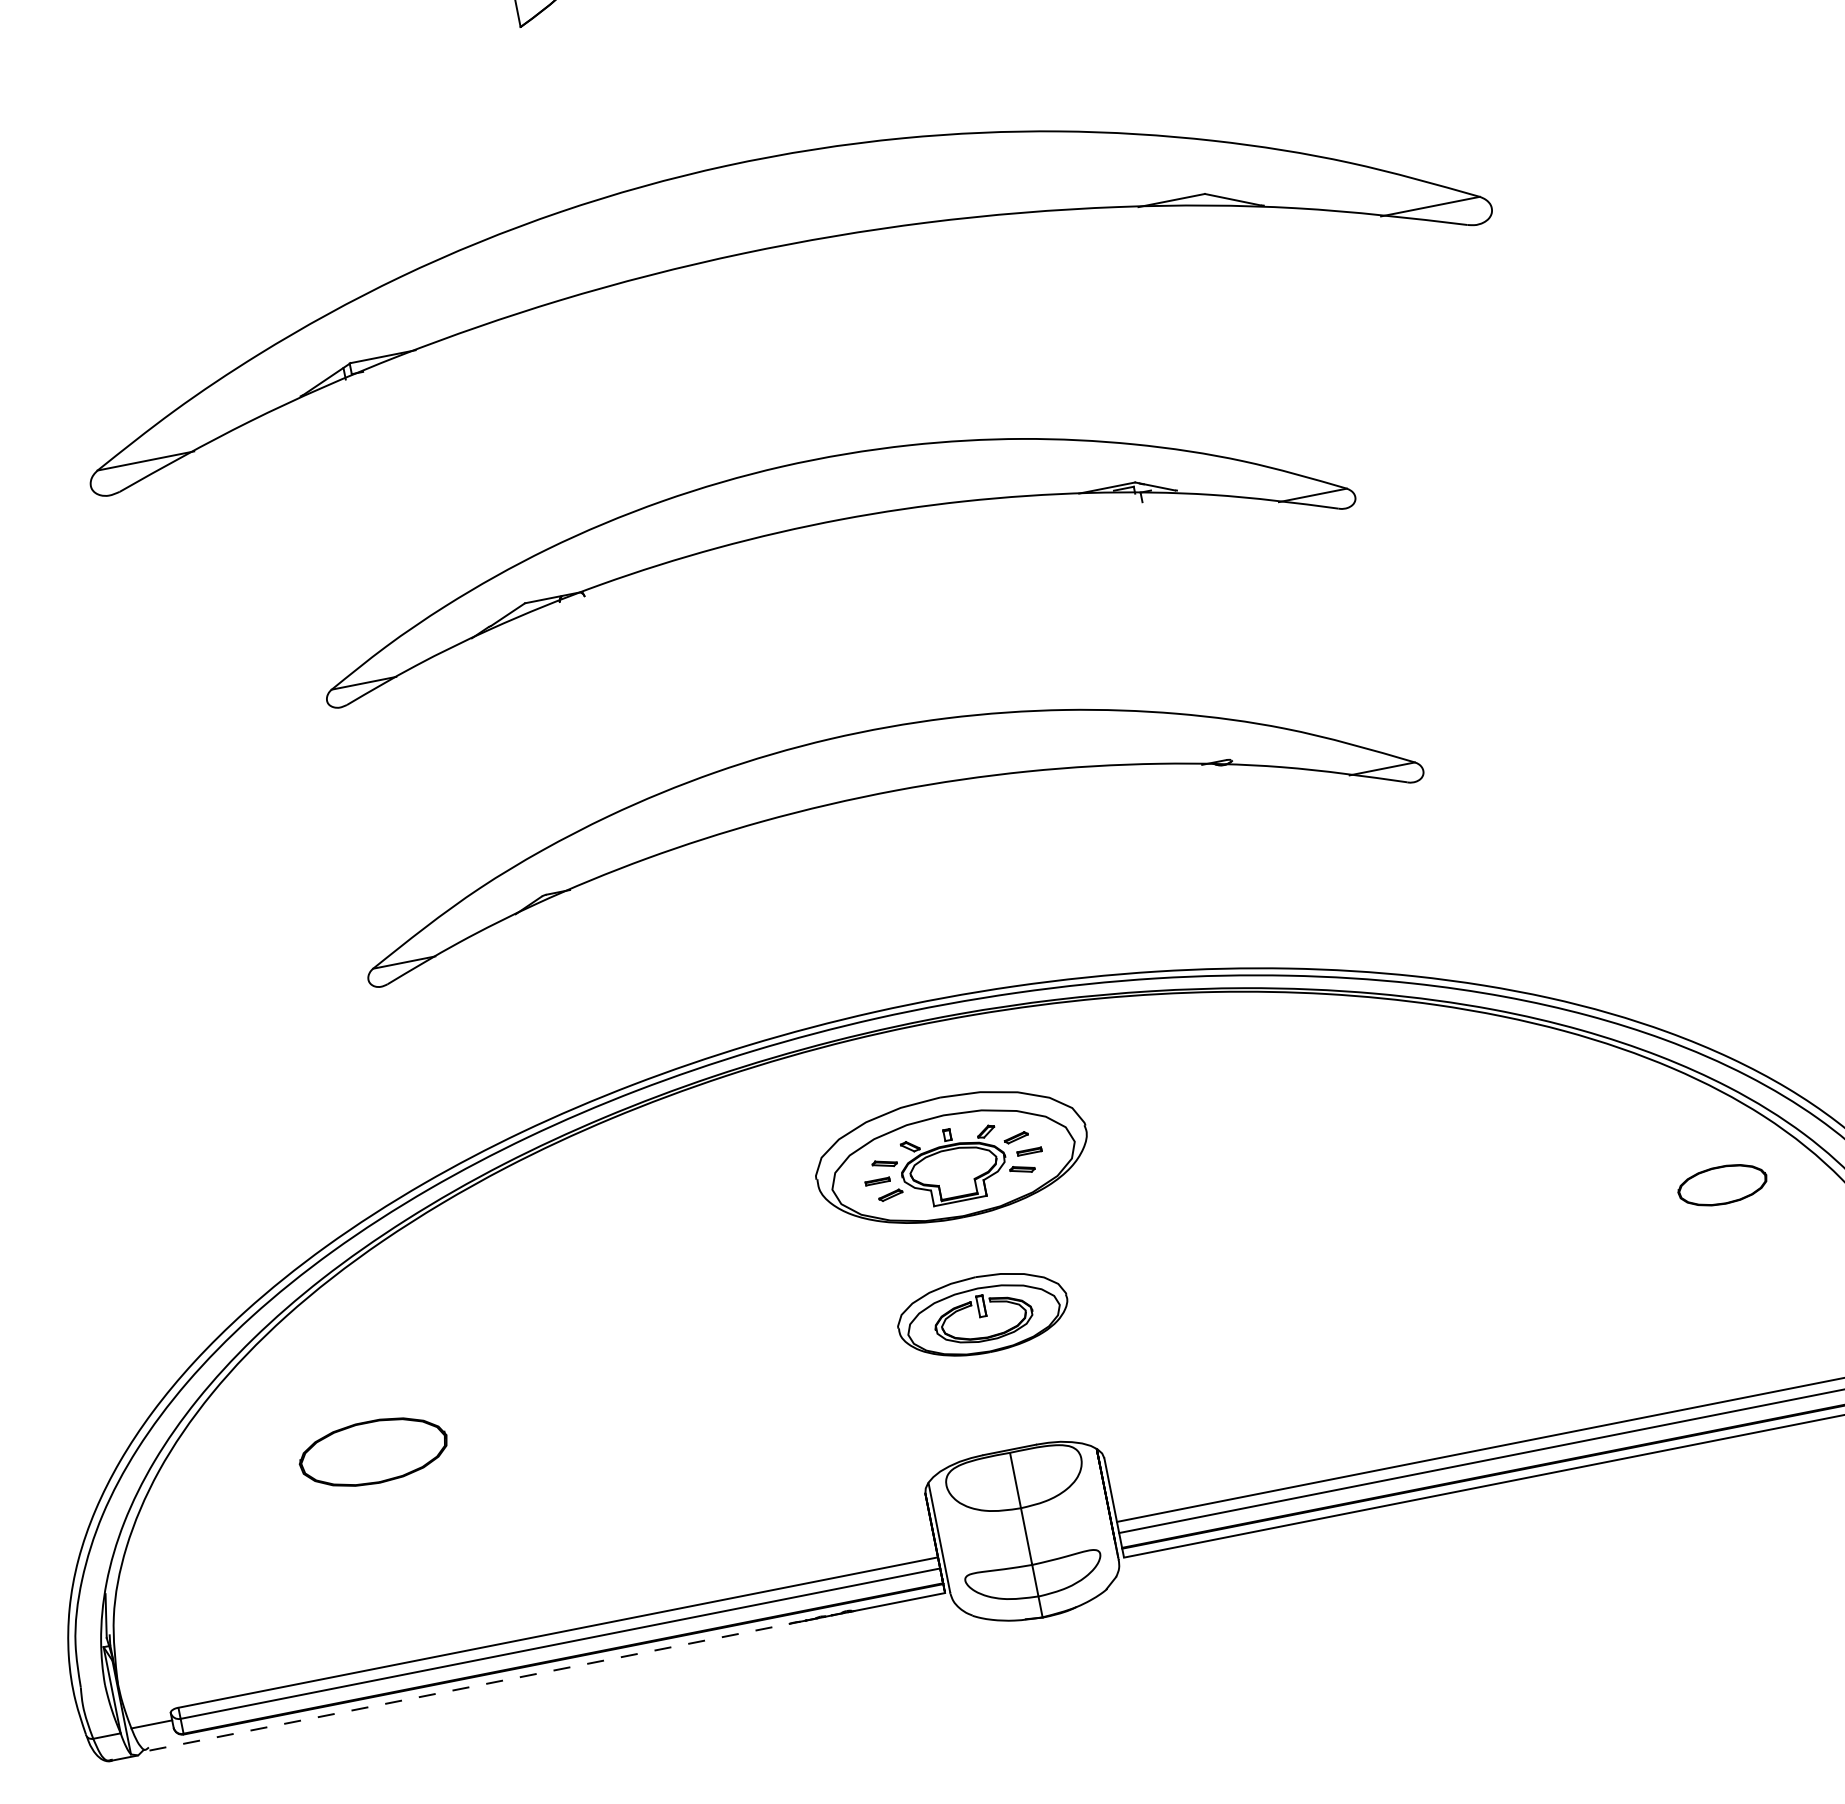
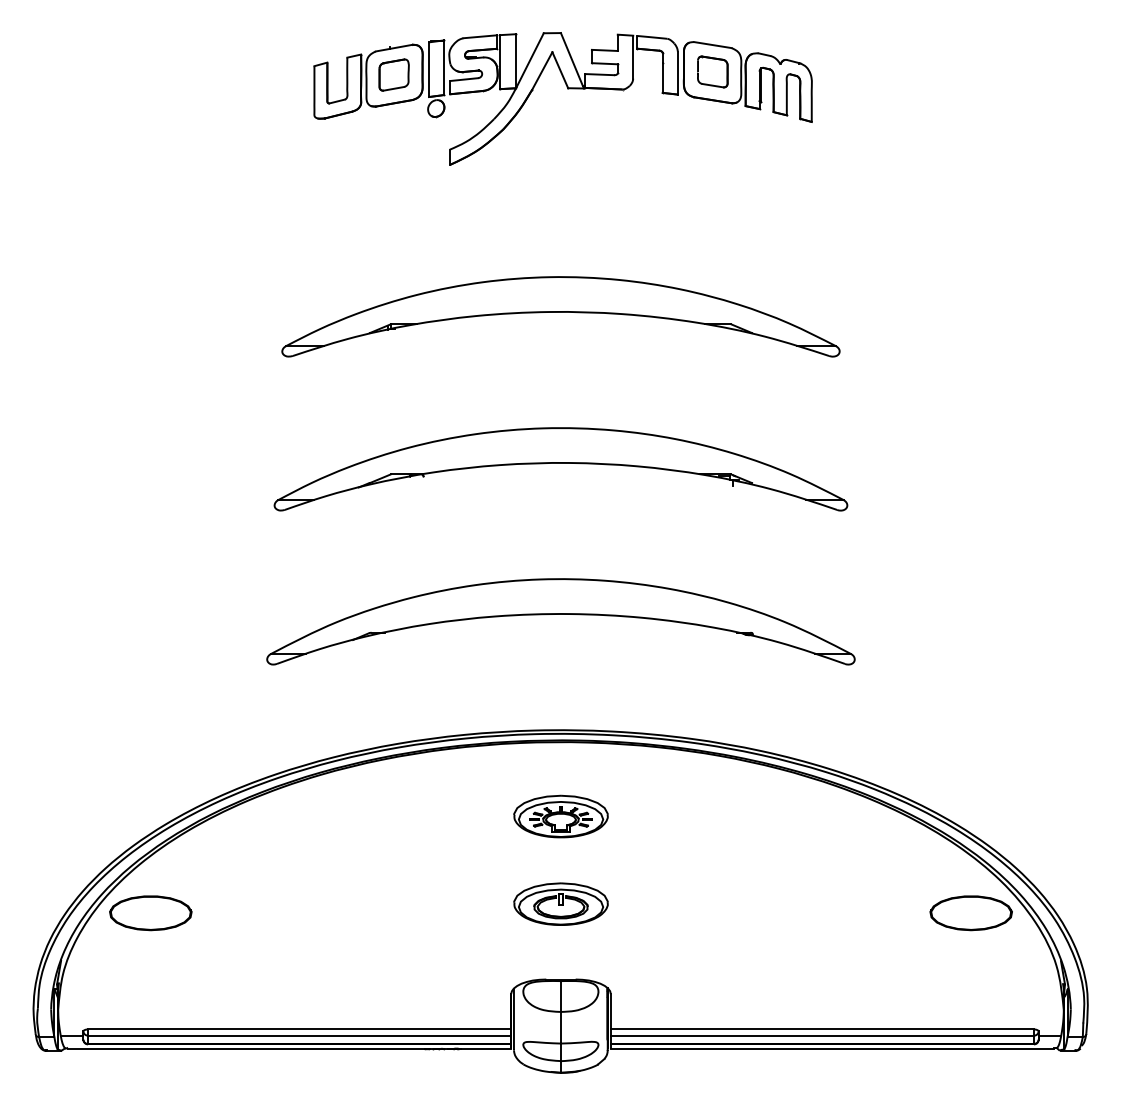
part: (773, 259) -> (560, 316), size x0.71
part: (950, 1157) -> (560, 816), size x0.62
part: (1721, 1185) -> (970, 913), size x1.67
part: (373, 1452) -> (150, 913), moved
line: (469, 1687) -> (246, 1049), dashed -> solid

